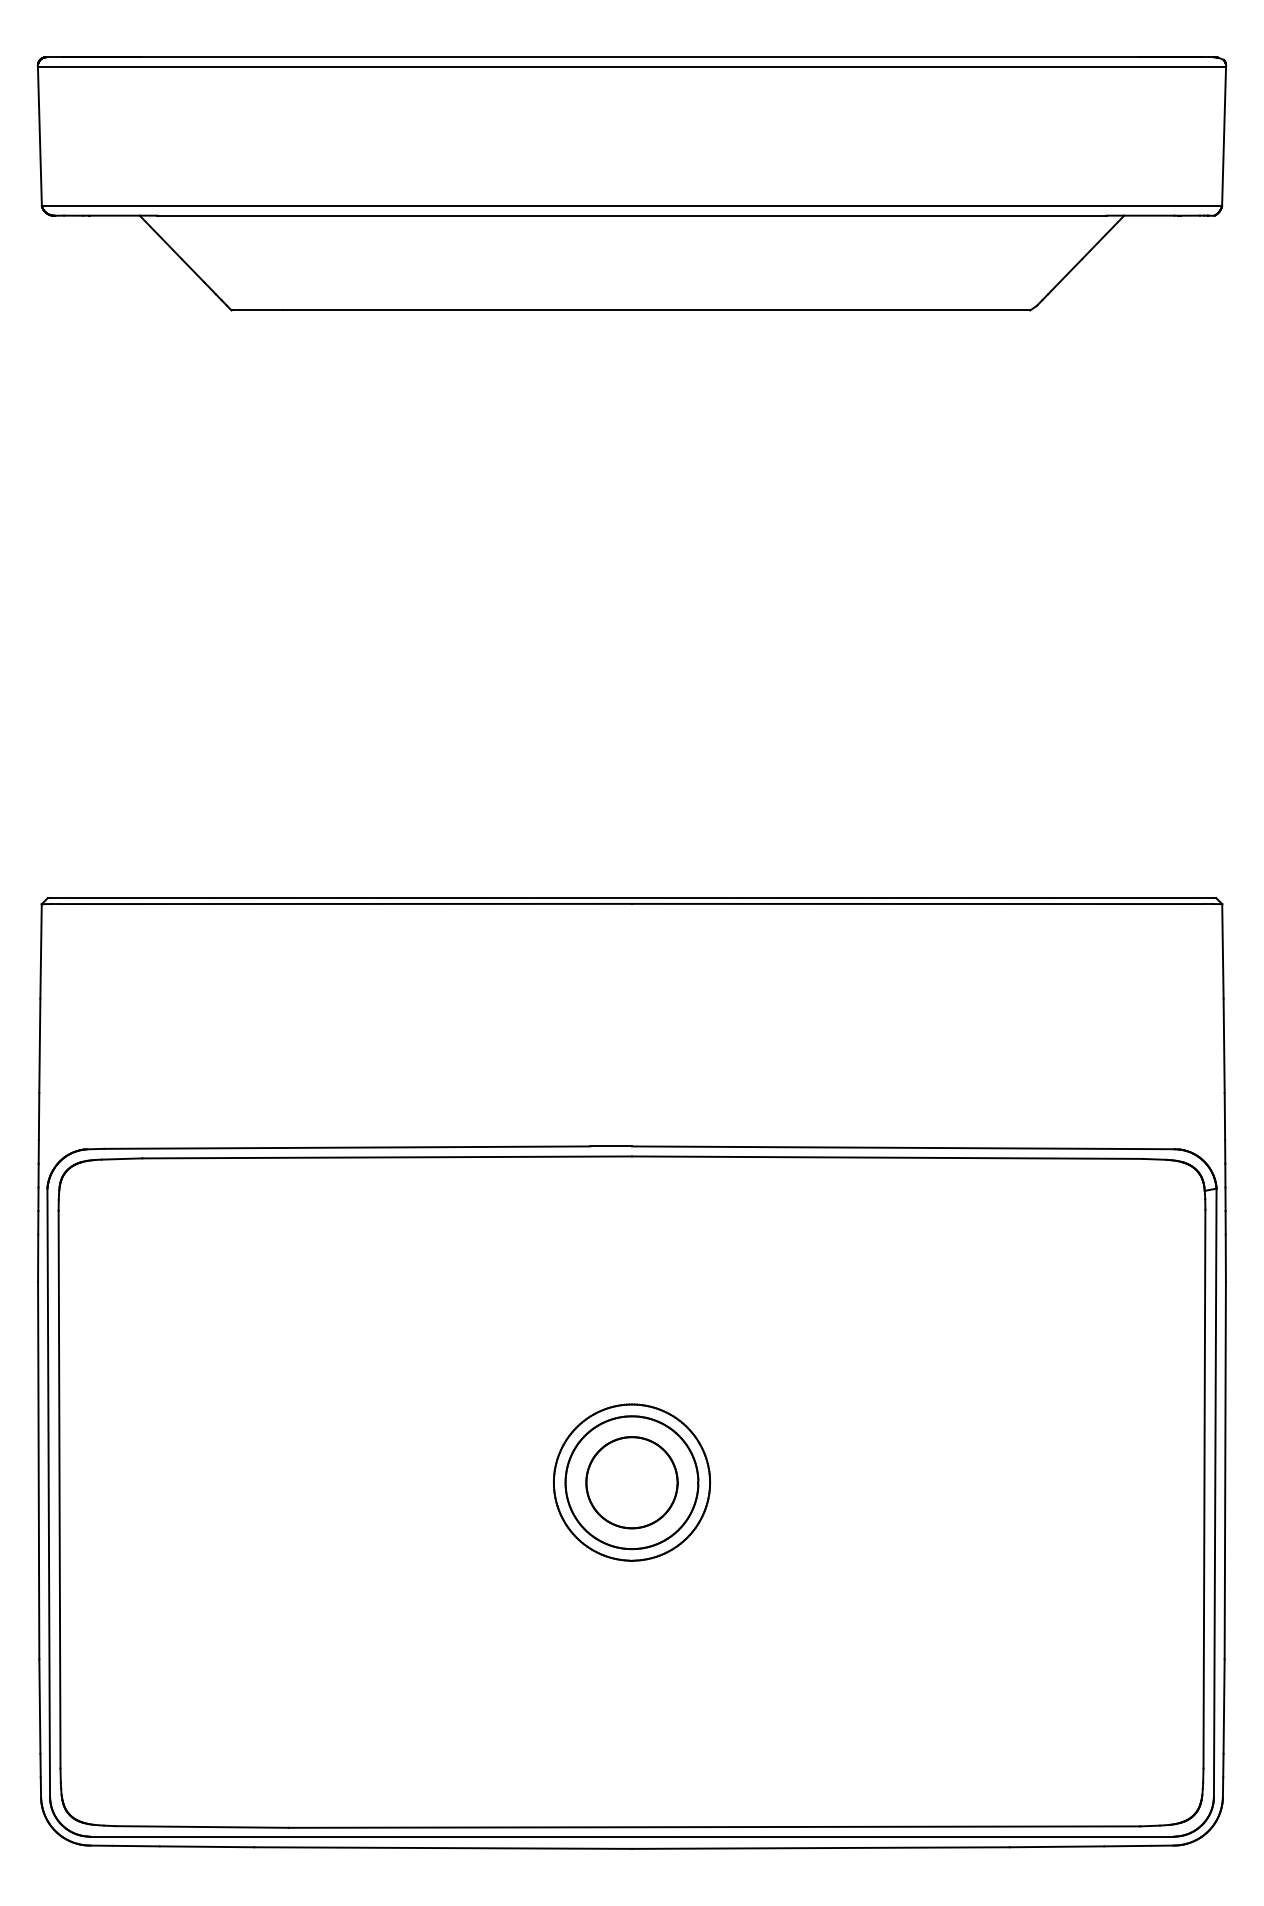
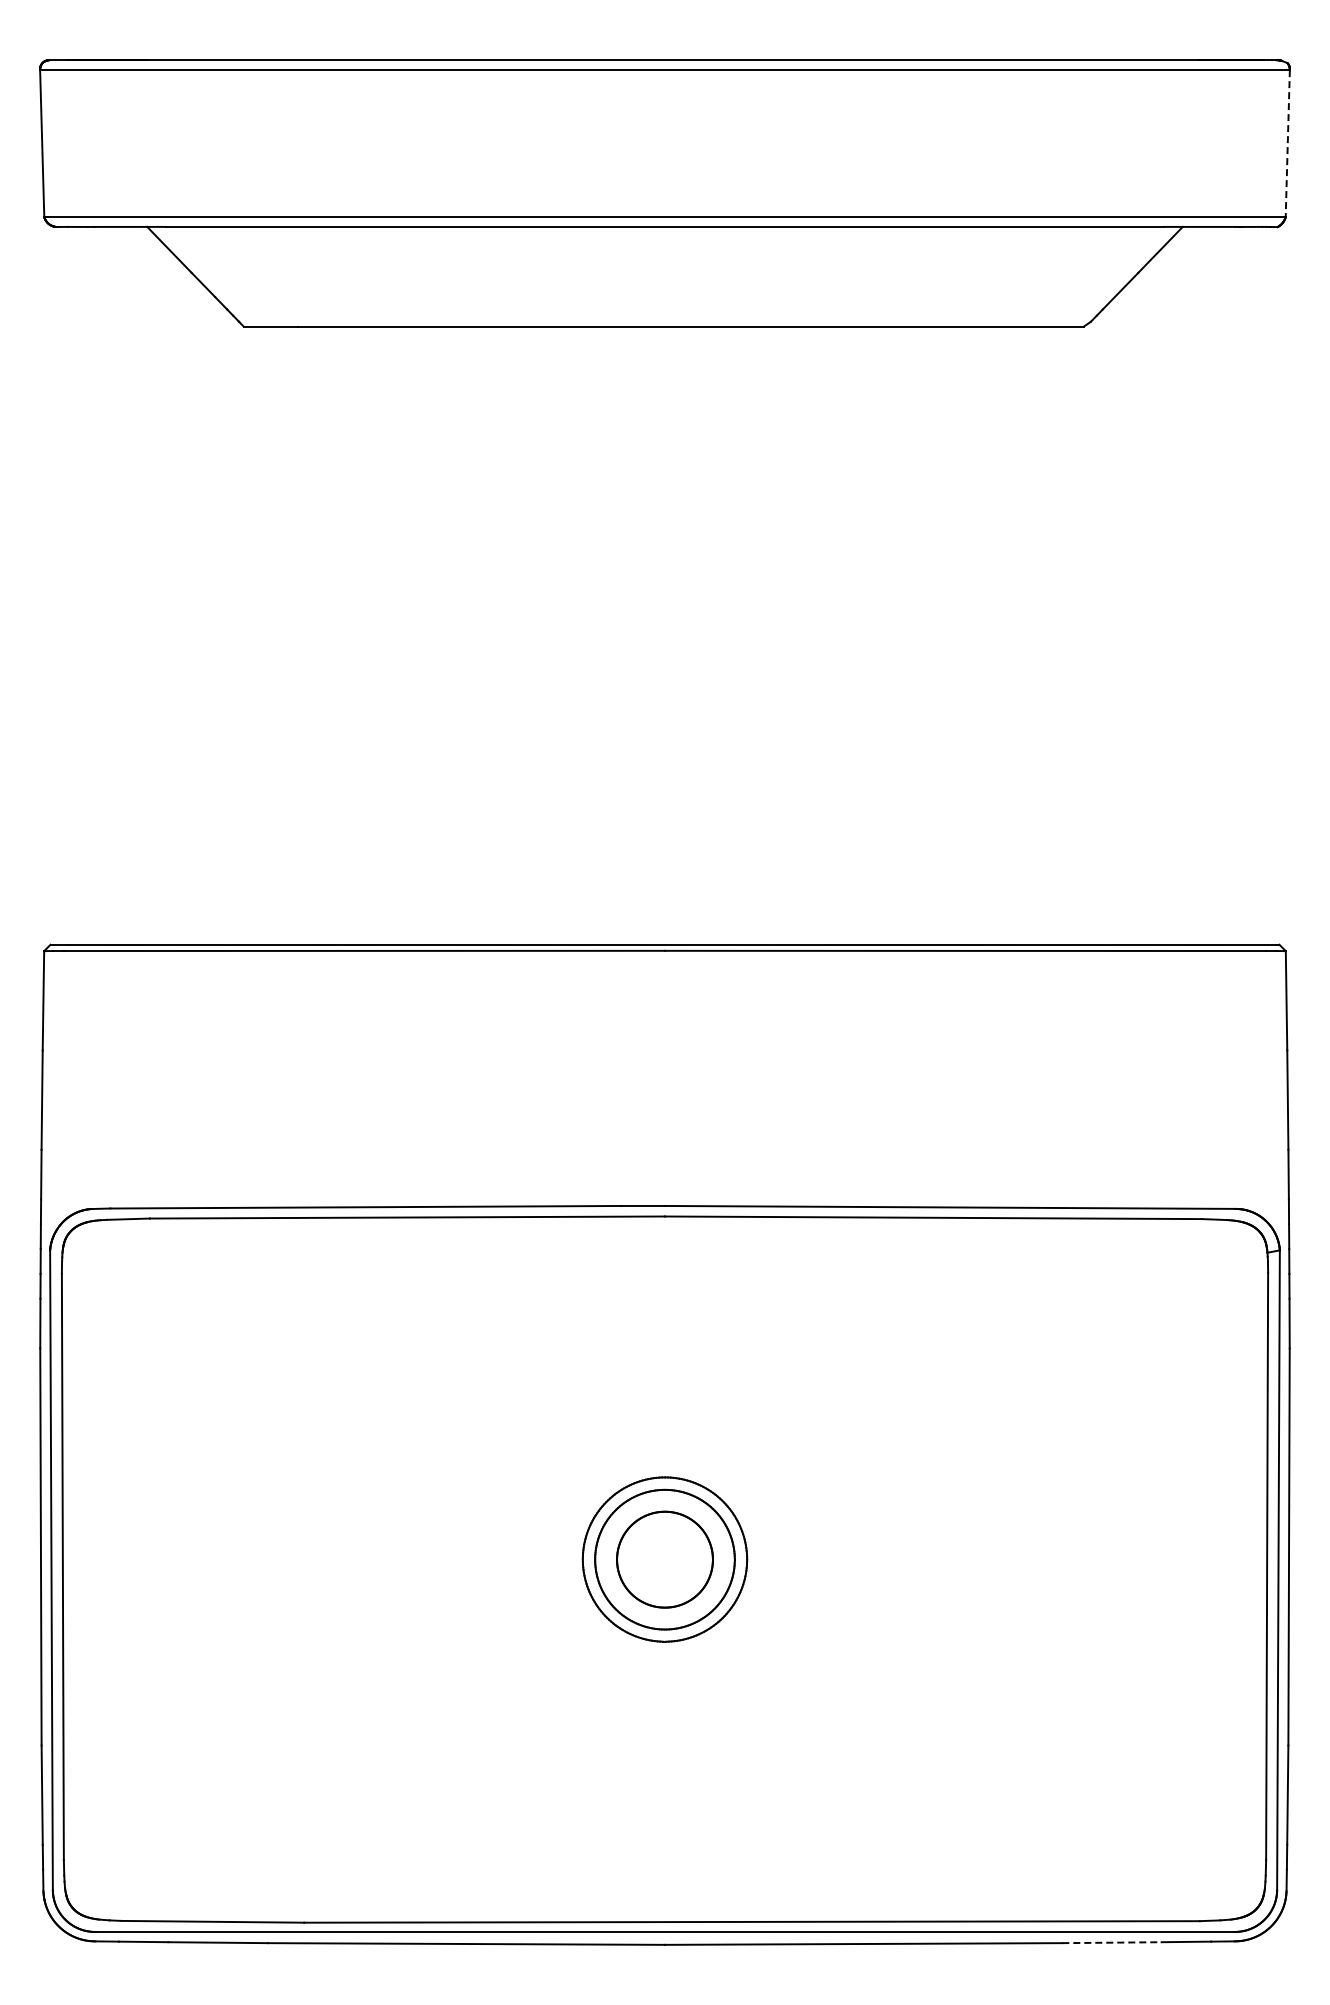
line: (1223, 137) -> (1287, 144), solid -> dashed
line: (1056, 1846) -> (1111, 1942), solid -> dashed

